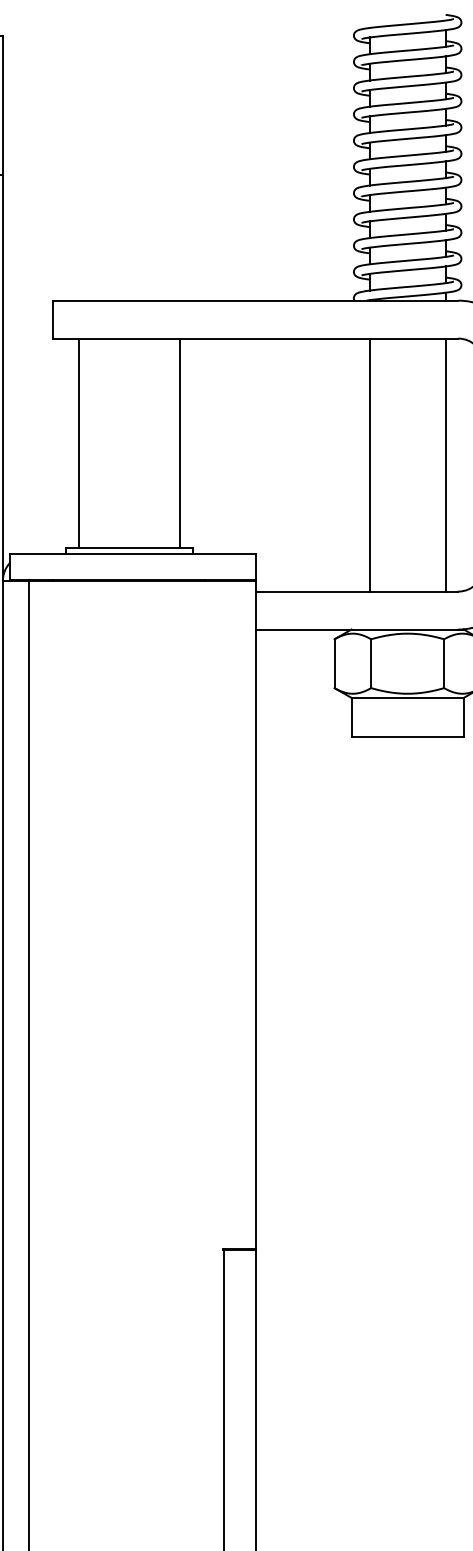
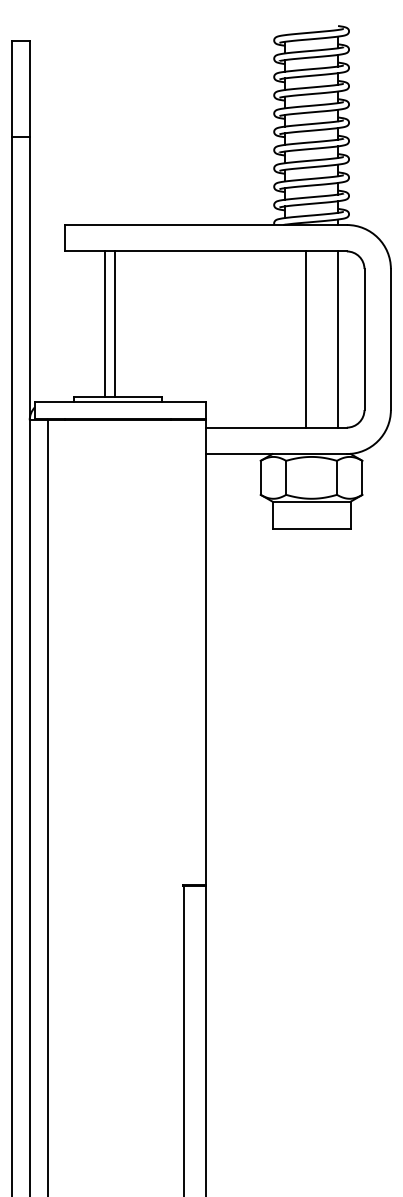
line: (78, 443) -> (104, 324), moved
line: (180, 443) -> (115, 324), moved
line: (370, 465) -> (306, 339), moved

